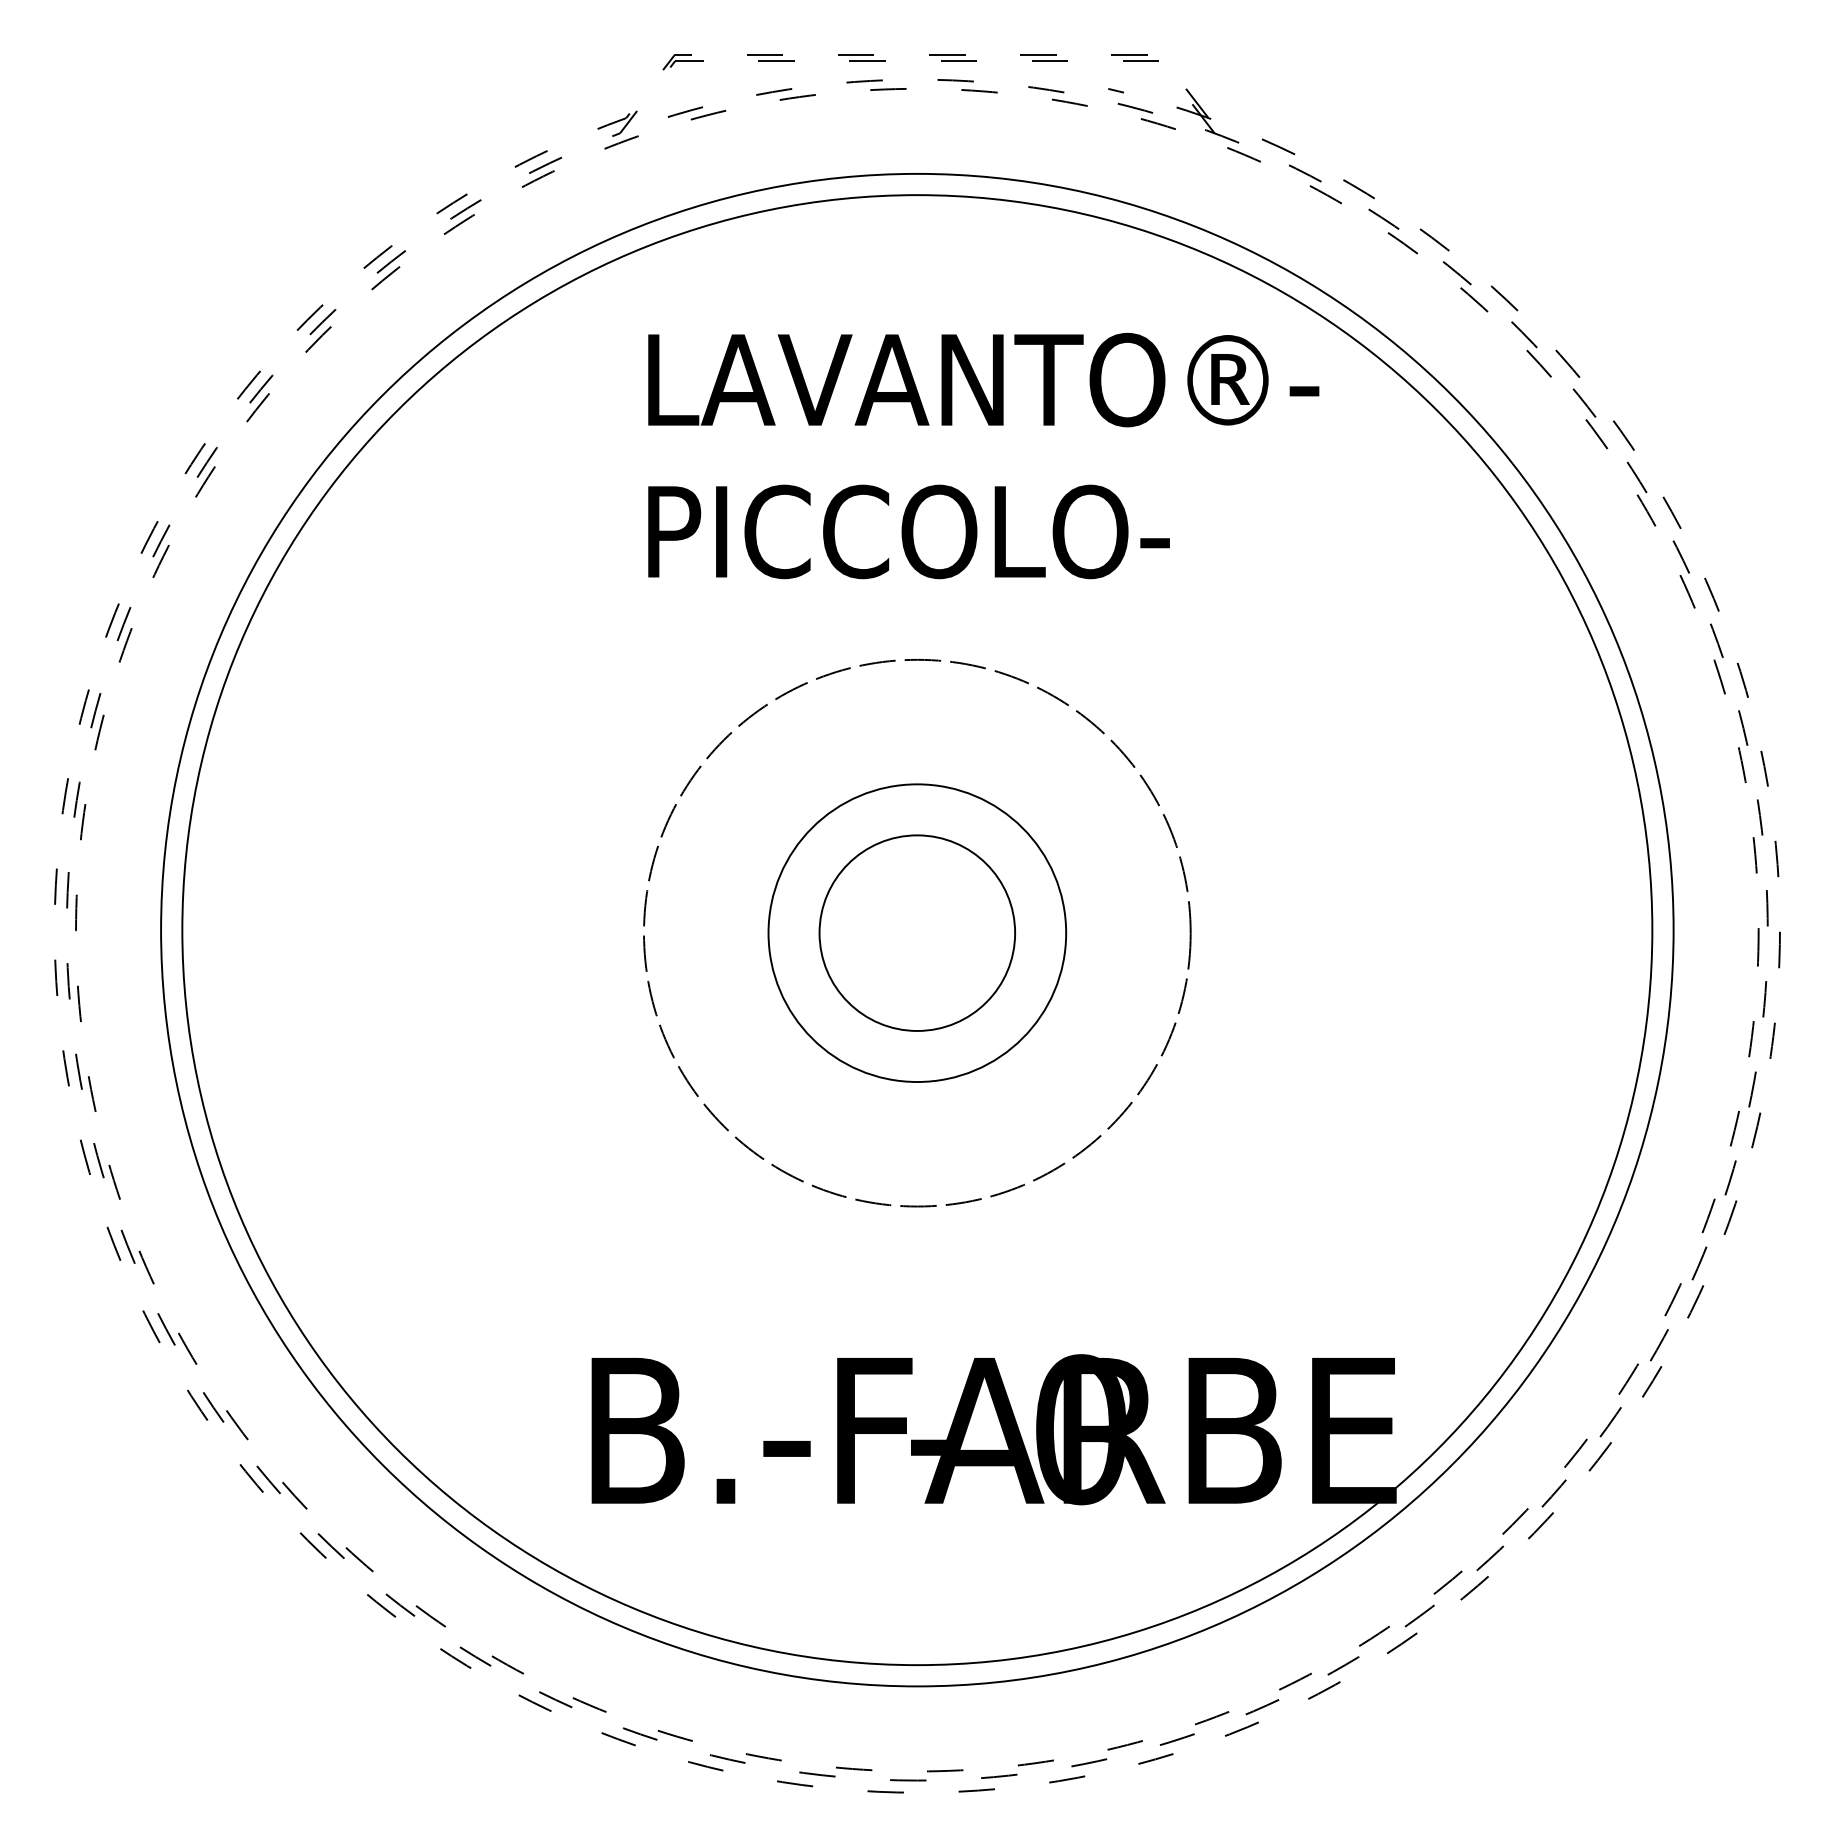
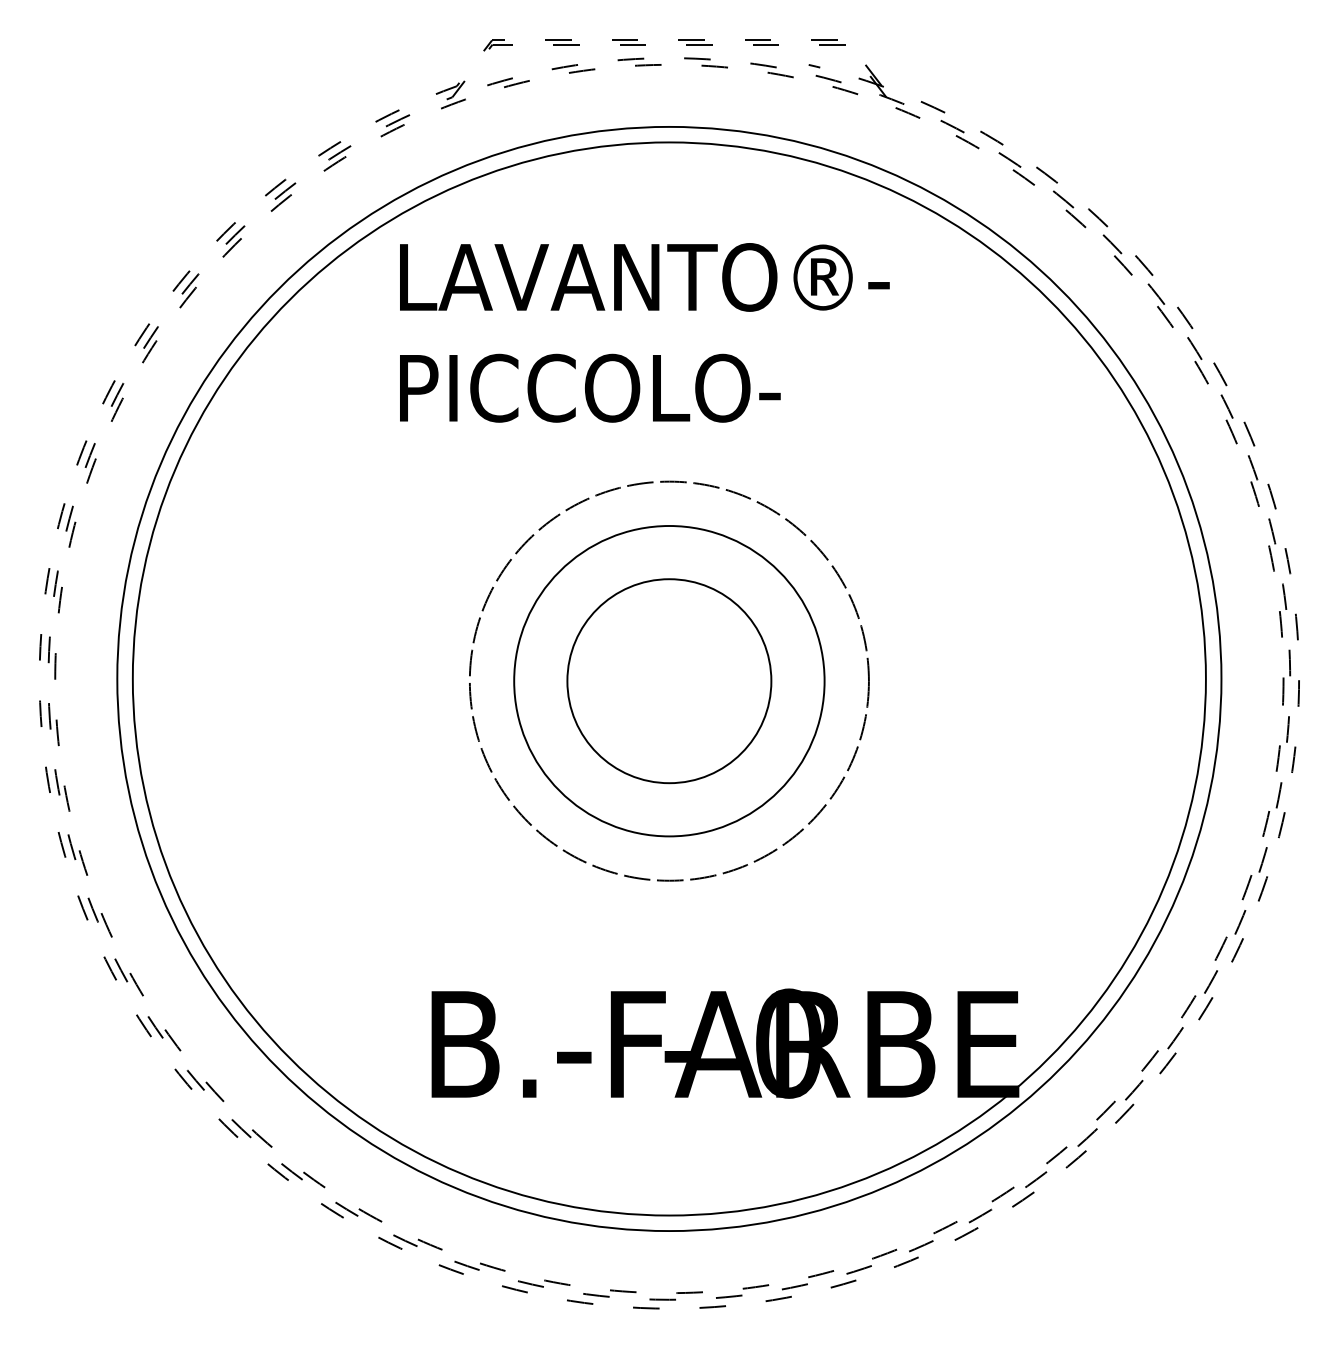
text: (983, 455) -> (644, 332), moved
circle: (916, 932) -> (668, 680), size x1.43
circle: (917, 932) -> (669, 680), size x1.43

